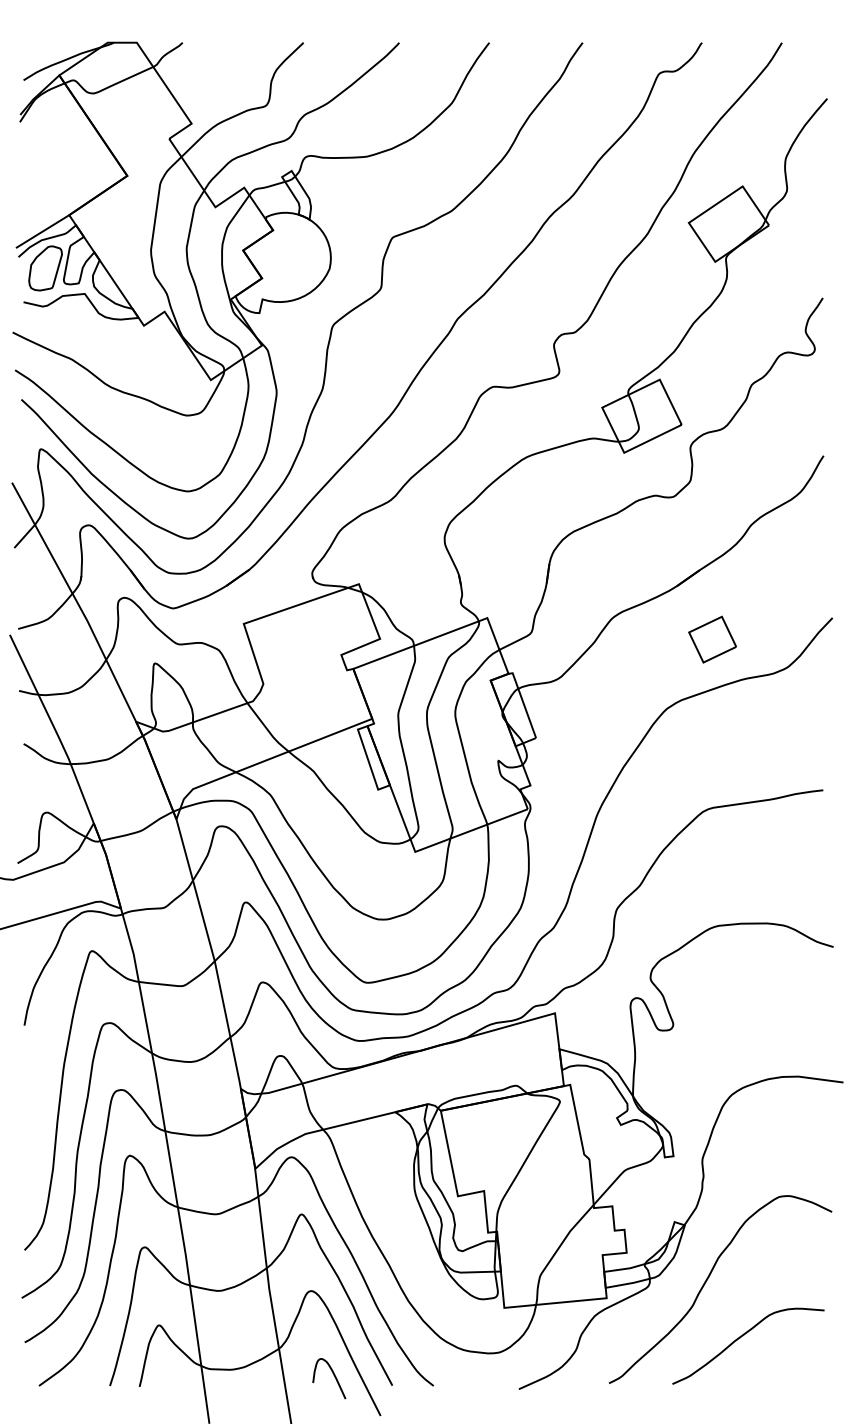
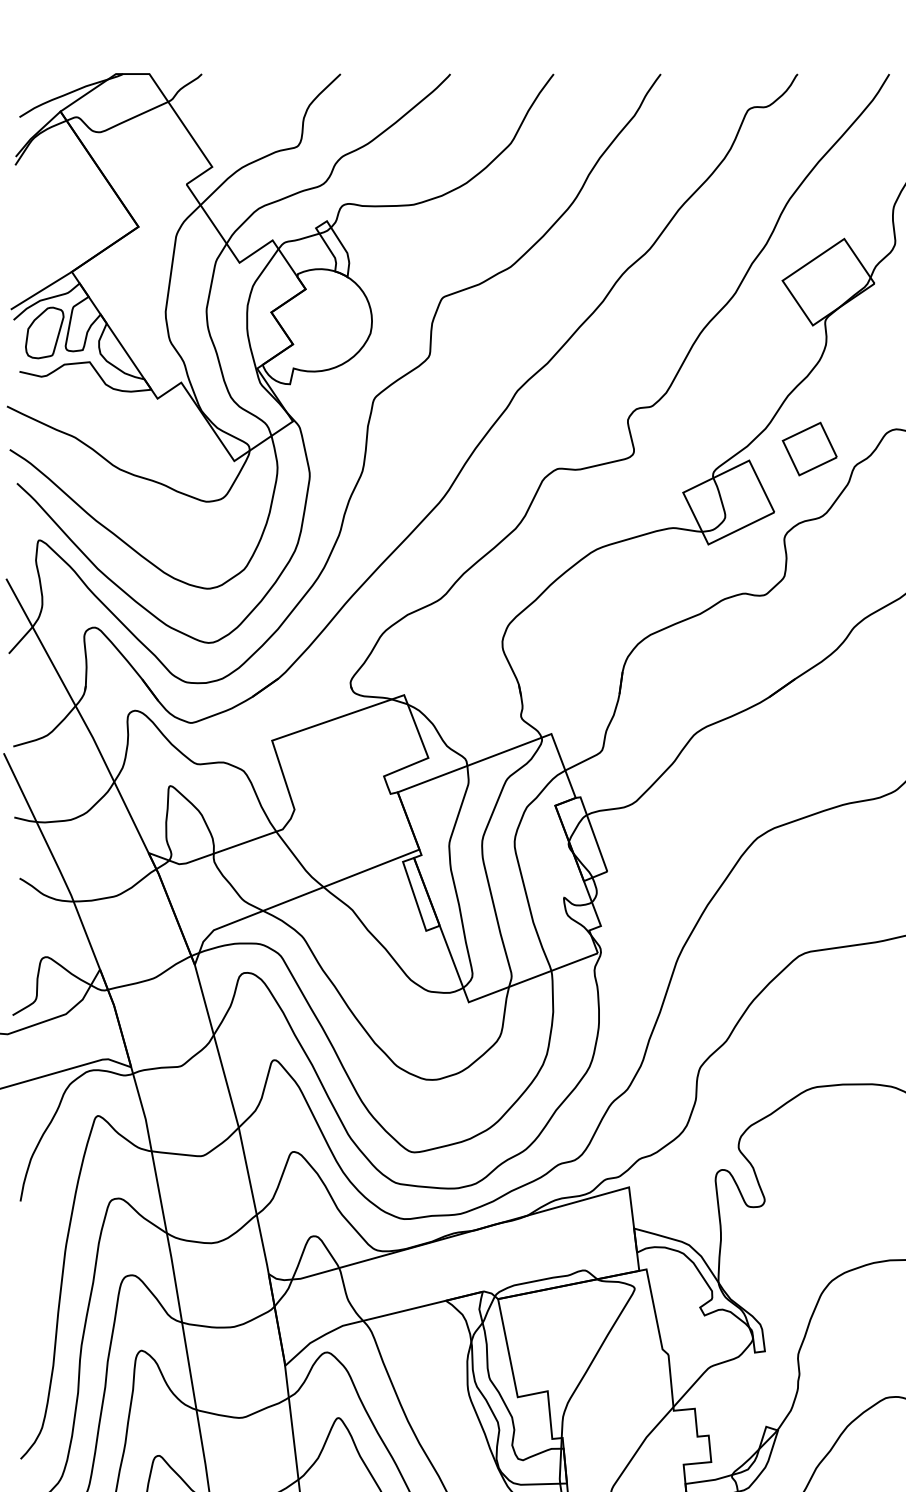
part: (712, 639) -> (809, 448), moved

